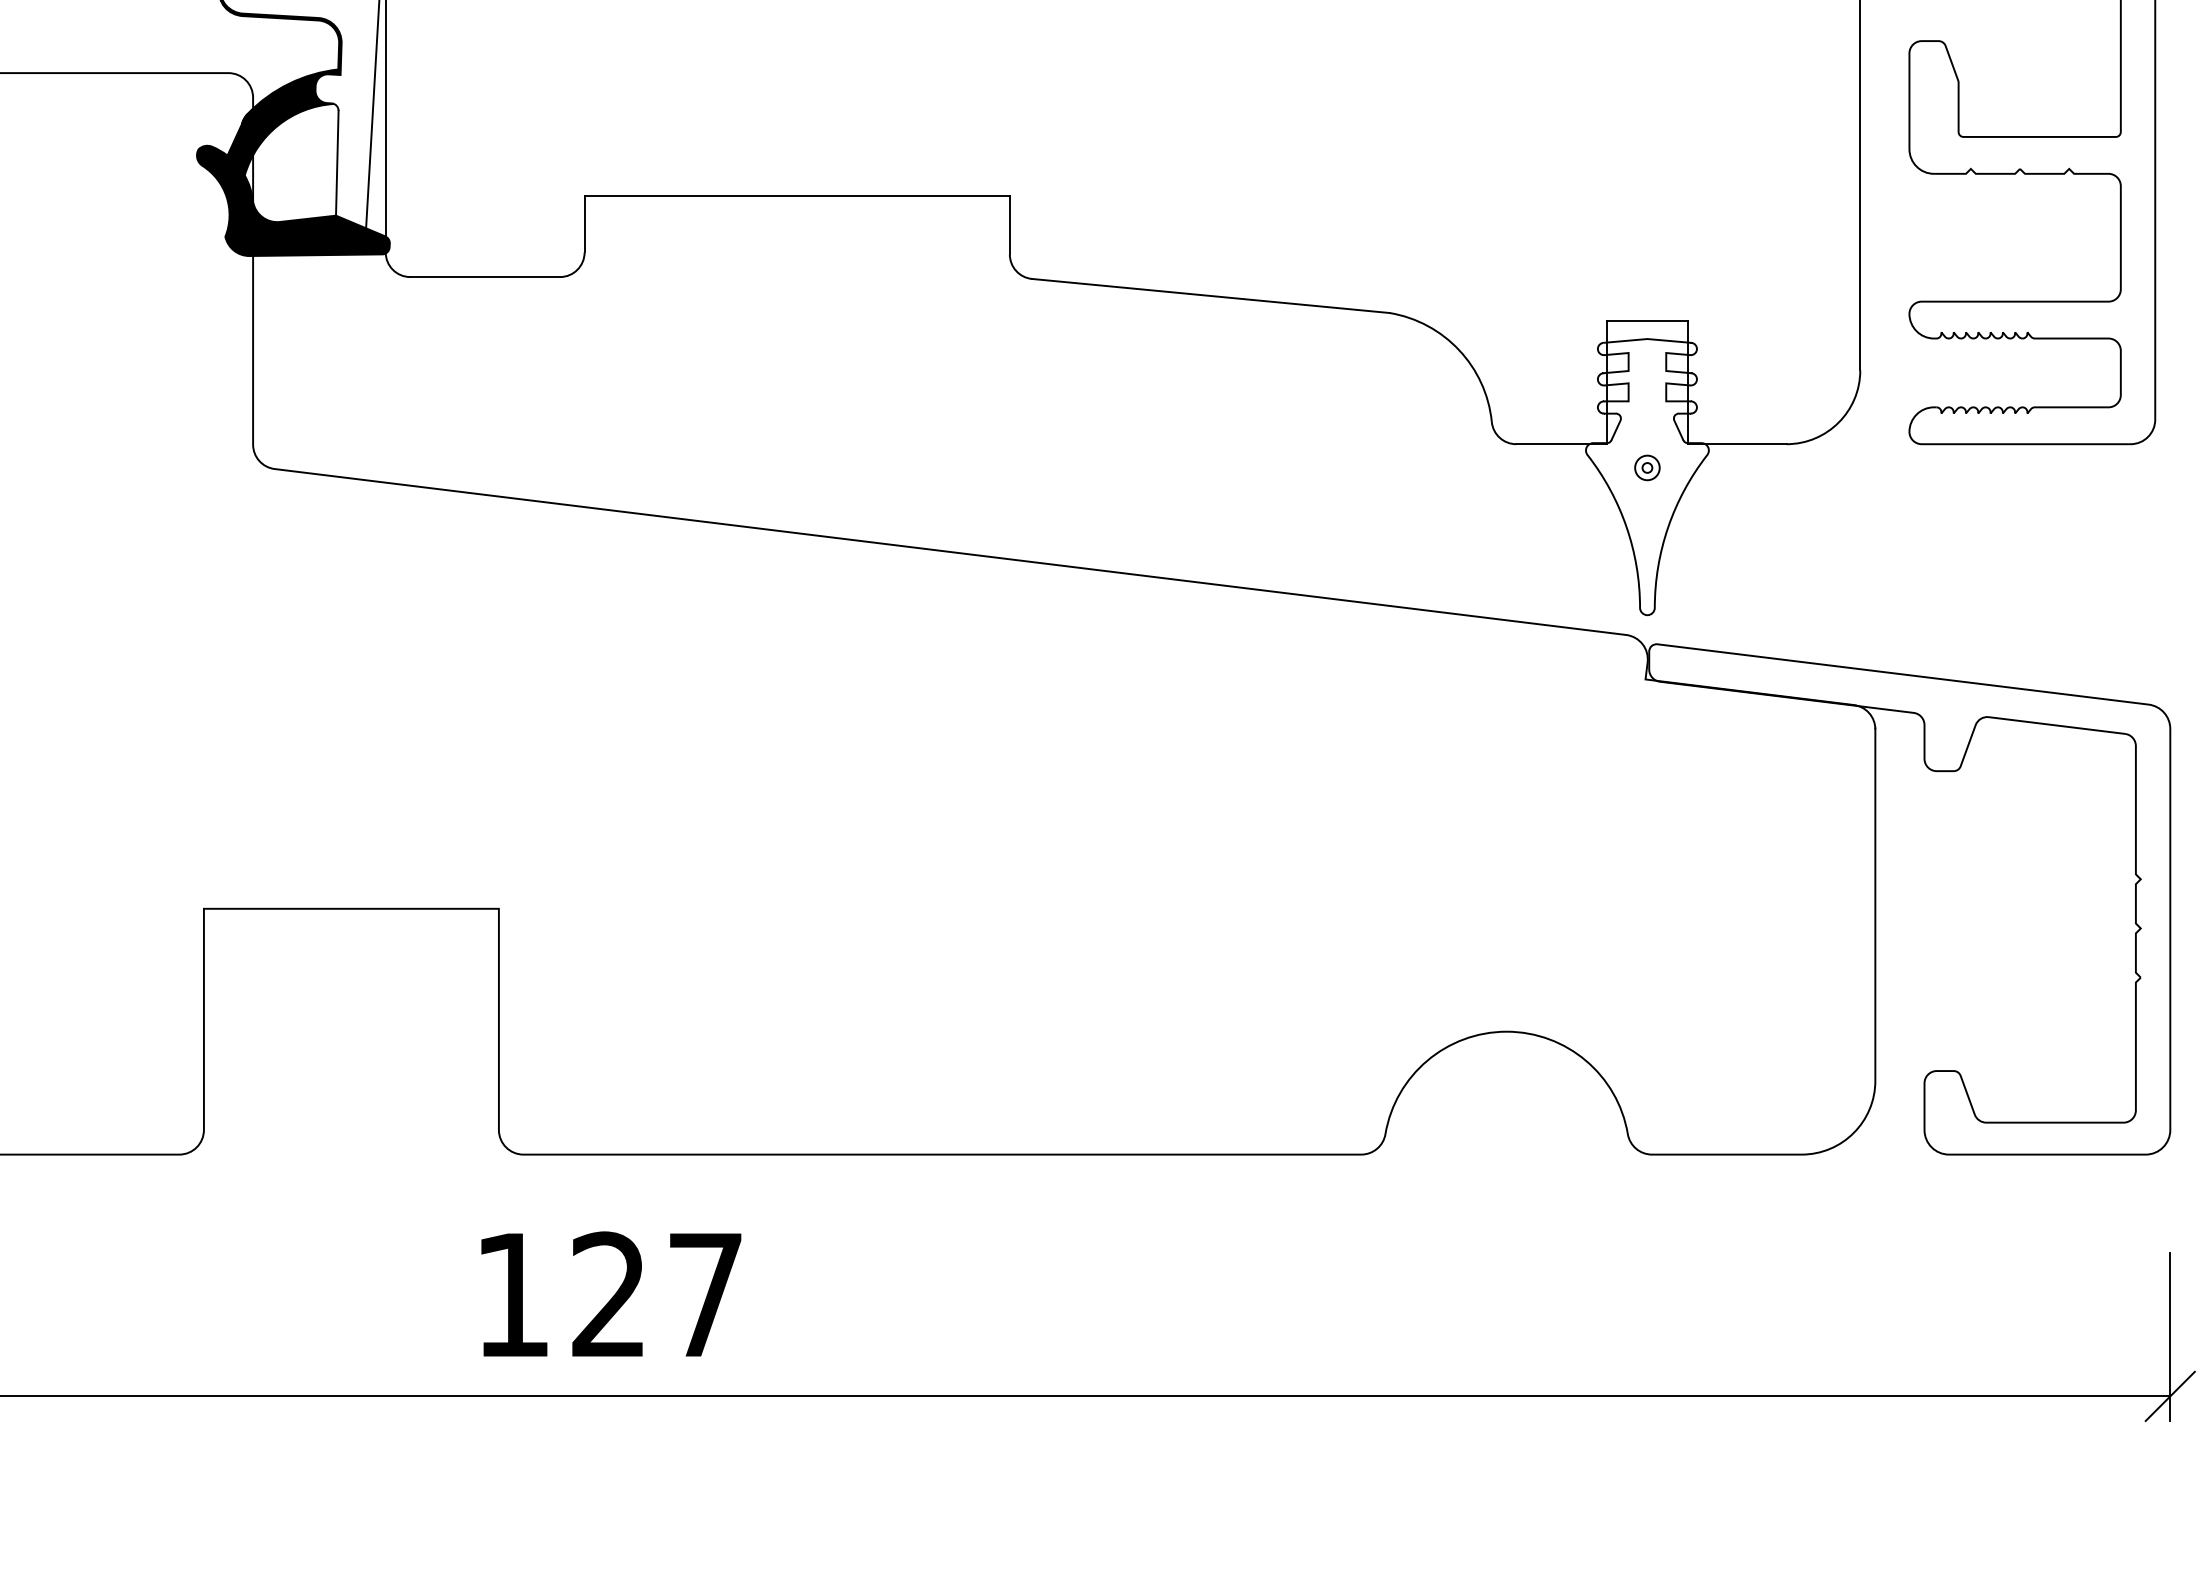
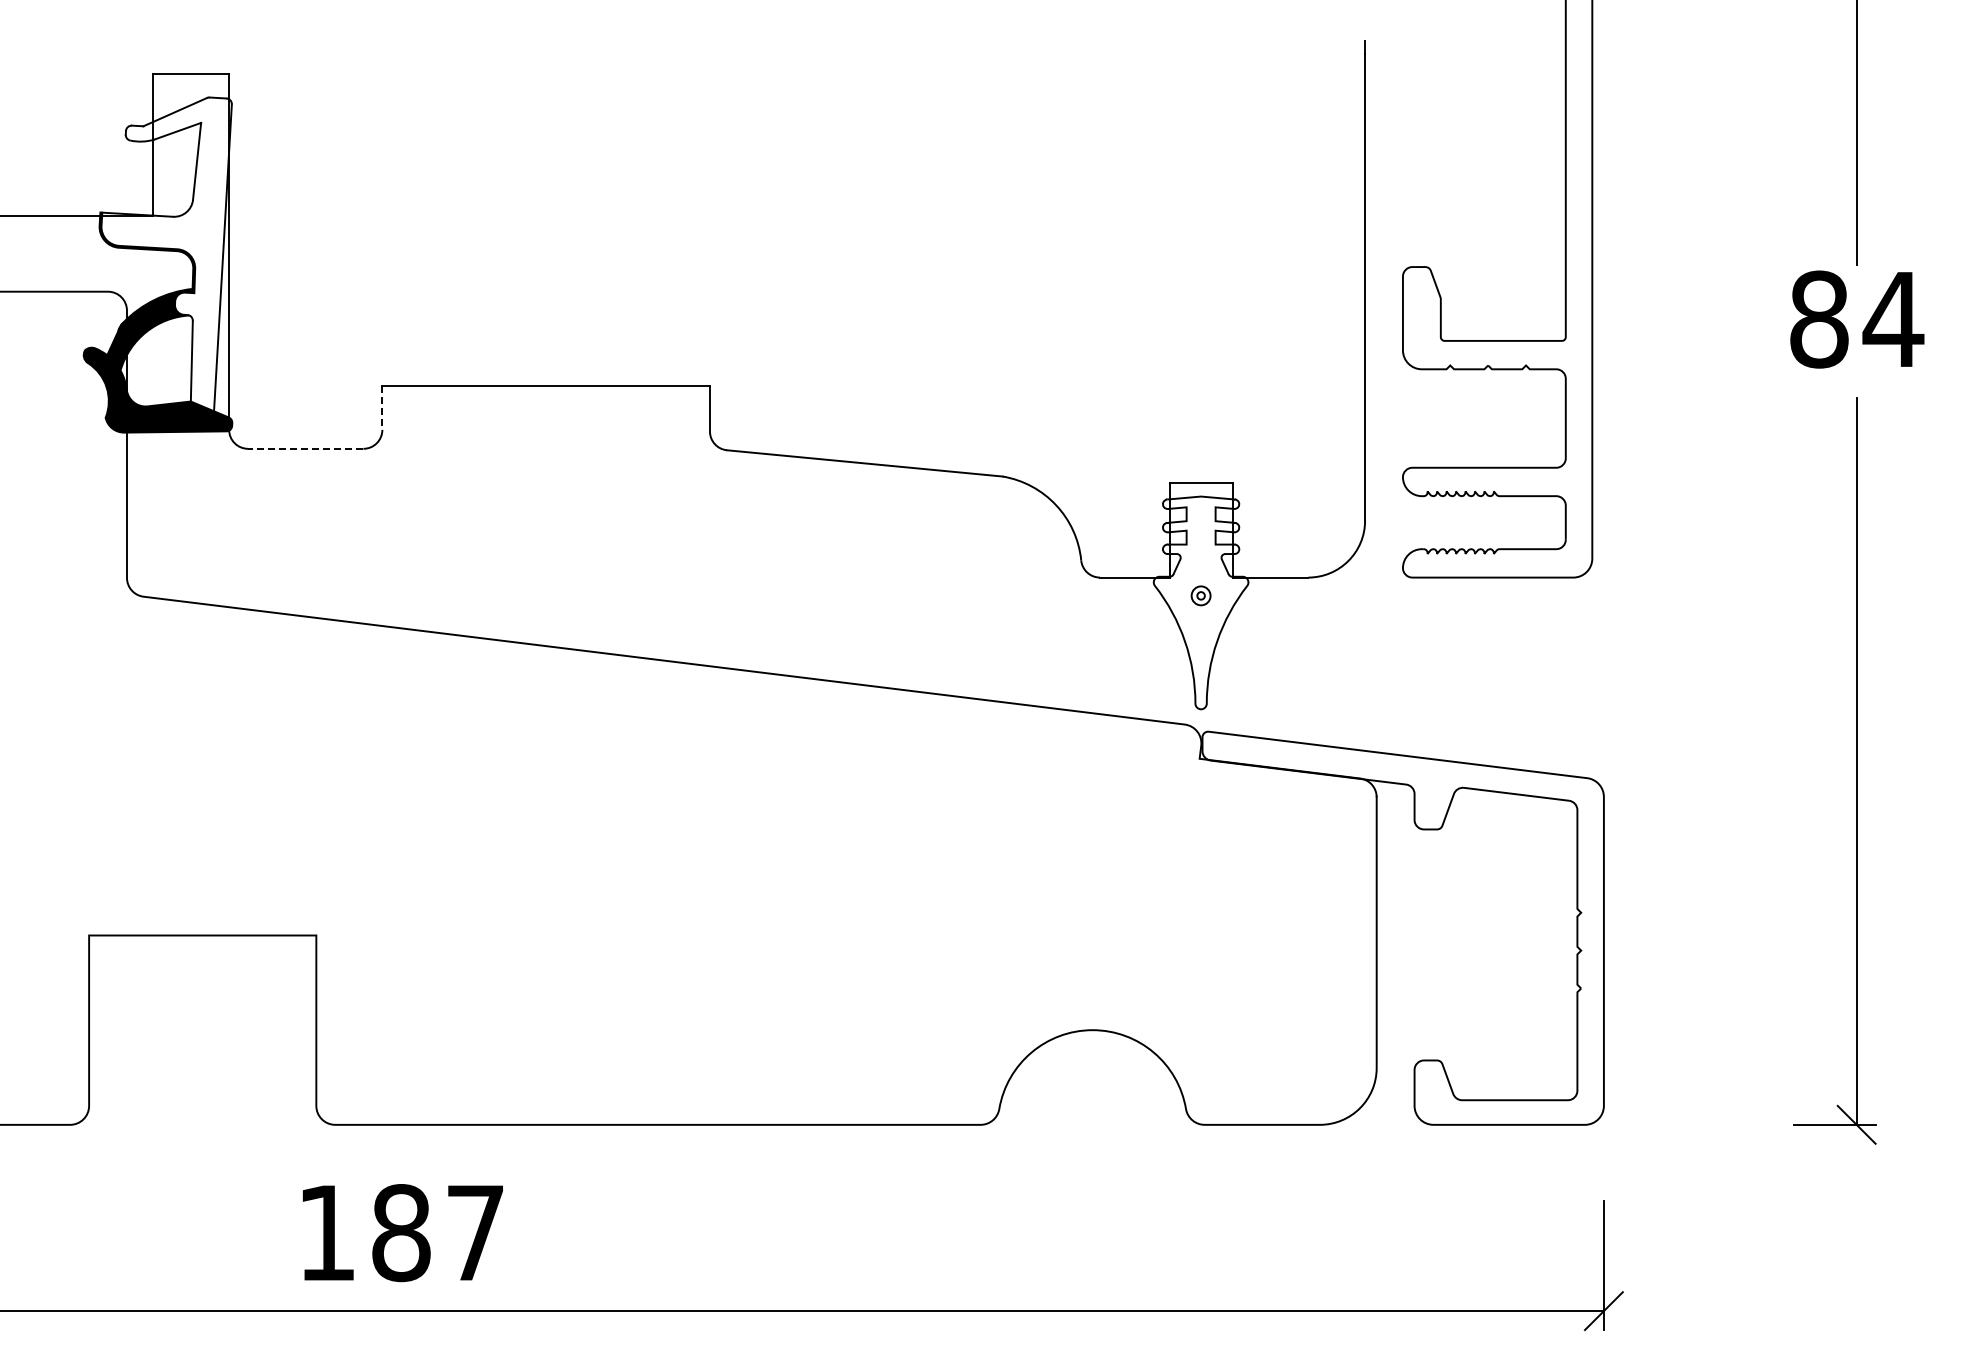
line: (584, 224) -> (382, 408), solid -> dashed
line: (484, 276) -> (305, 448), solid -> dashed
text: (609, 1295) -> (401, 1233), 127 -> 187

